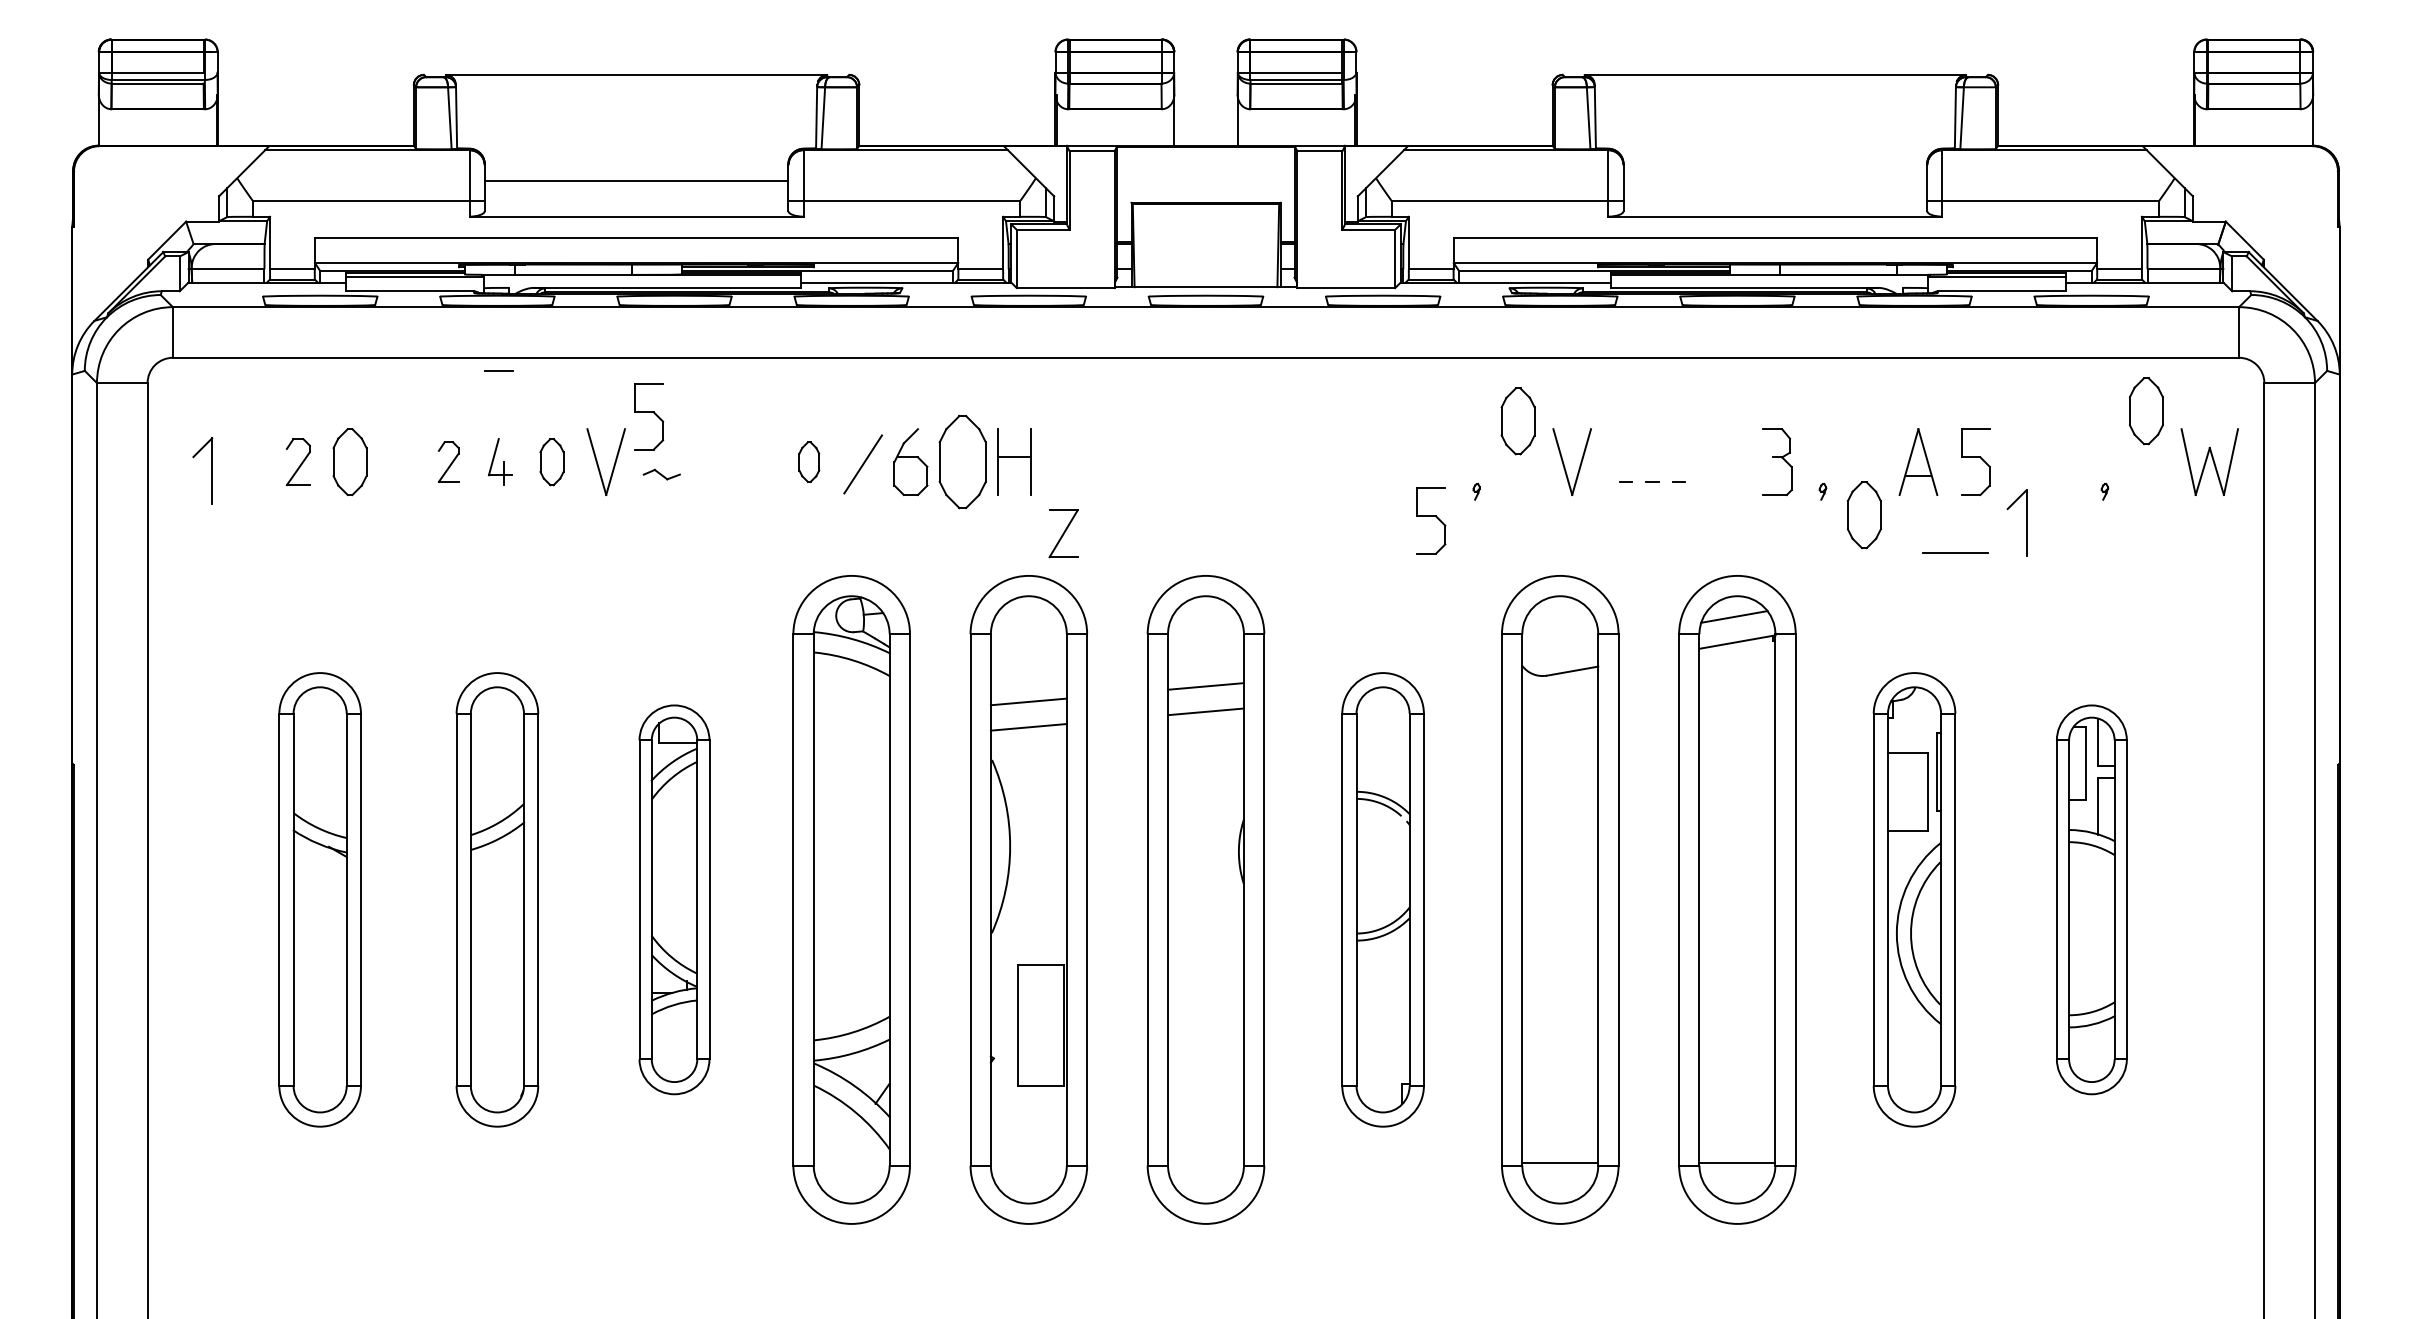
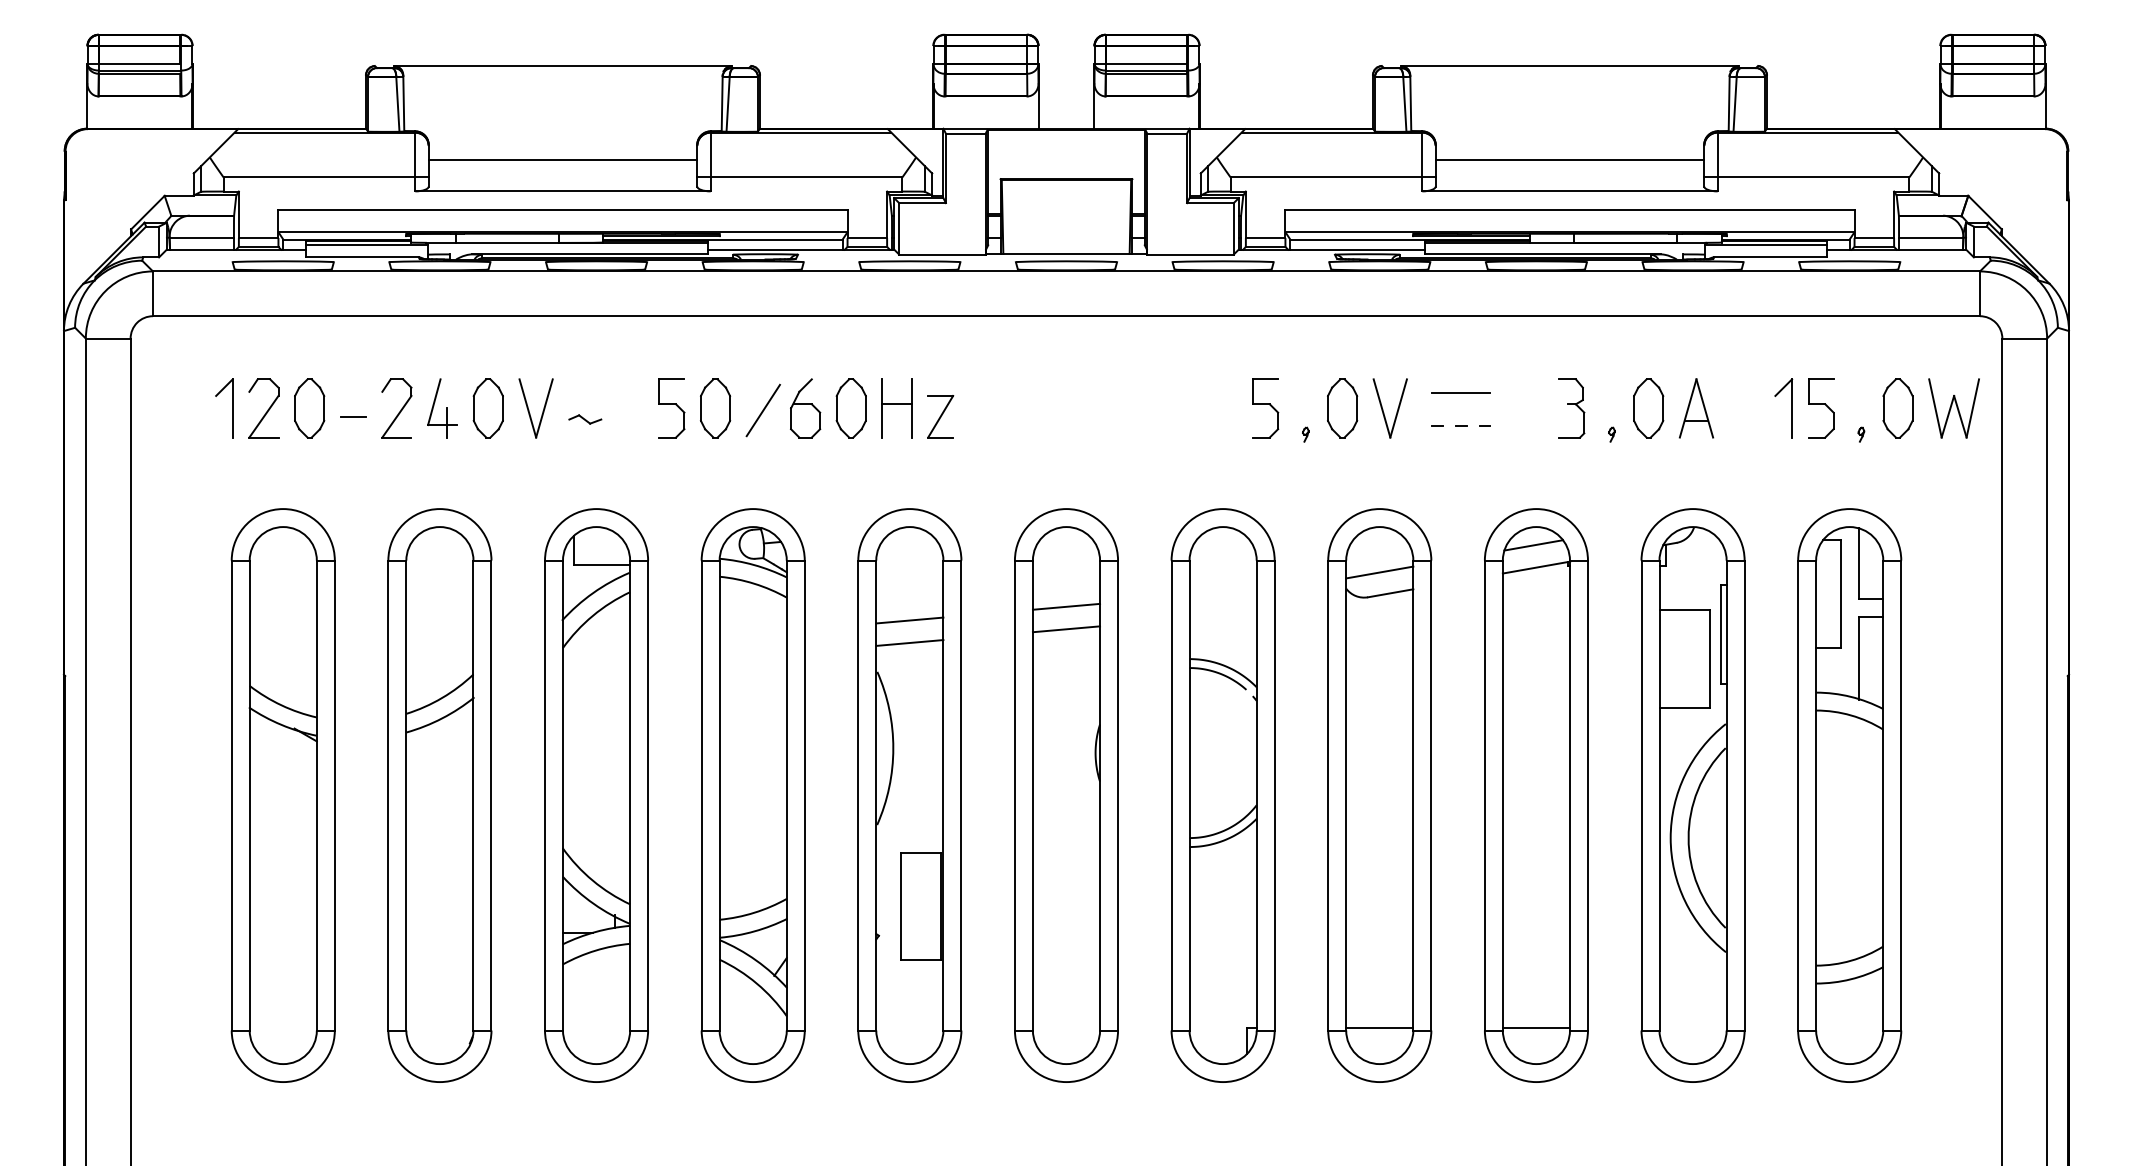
line: (1774, 181) -> (1569, 160), added
line: (499, 370) -> (353, 416), moved
part: (2145, 411) -> (1897, 408), moved
part: (648, 416) -> (671, 408), moved
part: (1518, 421) -> (1342, 408), moved
part: (297, 462) -> (263, 408), size x1.43
part: (448, 462) -> (396, 408), size x1.67
part: (500, 462) -> (442, 408), size x1.43
part: (551, 462) -> (487, 408), size x1.43
part: (809, 462) -> (715, 408), size x1.67
part: (961, 462) -> (850, 408), size x0.71
part: (1976, 462) -> (1821, 408), moved
part: (211, 471) -> (232, 408), moved
part: (1864, 515) -> (1648, 408), moved
part: (1431, 520) -> (1265, 408), moved
part: (2025, 523) -> (1791, 408), moved
part: (1063, 533) -> (940, 416), moved
line: (1954, 552) -> (1460, 392), moved
line: (1559, 647) -> (1379, 572), added
part: (319, 899) -> (282, 795), size x1.43
part: (496, 899) -> (439, 795), size x1.43
part: (674, 899) -> (596, 795), size x1.67
part: (1382, 899) -> (1222, 795), size x1.43
part: (1913, 899) -> (1692, 795), size x1.43
part: (2091, 899) -> (1849, 795), size x1.67

